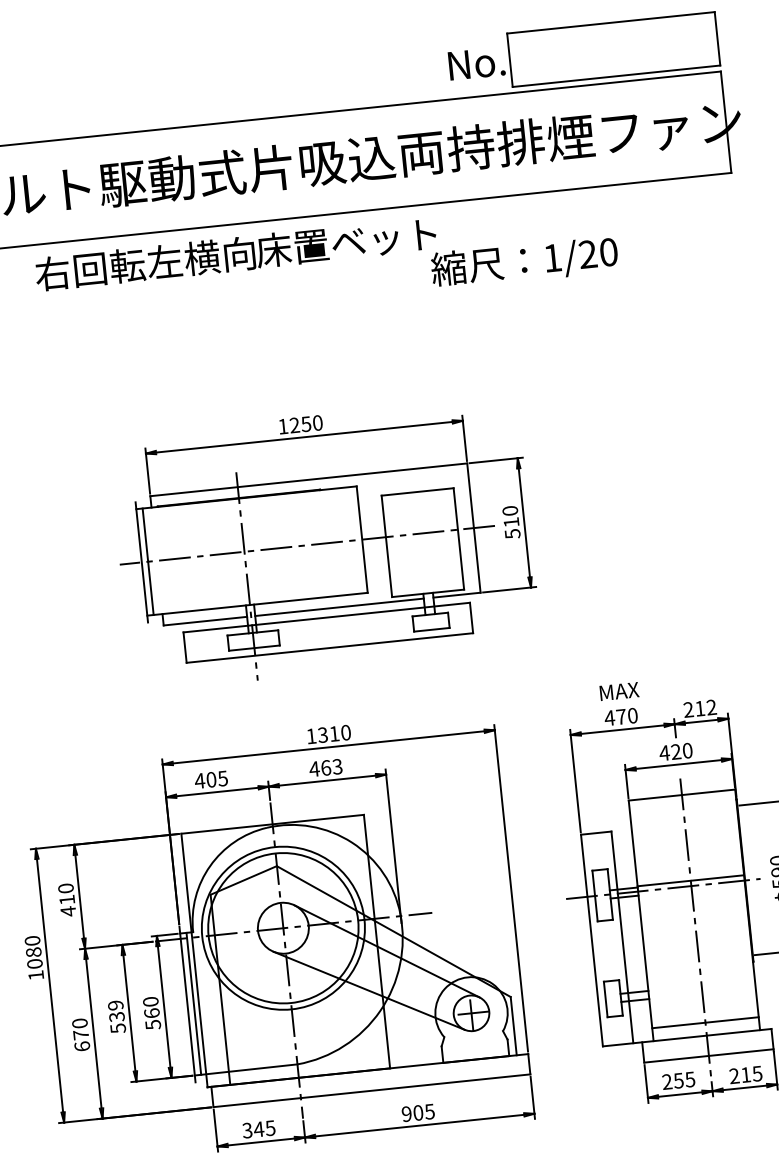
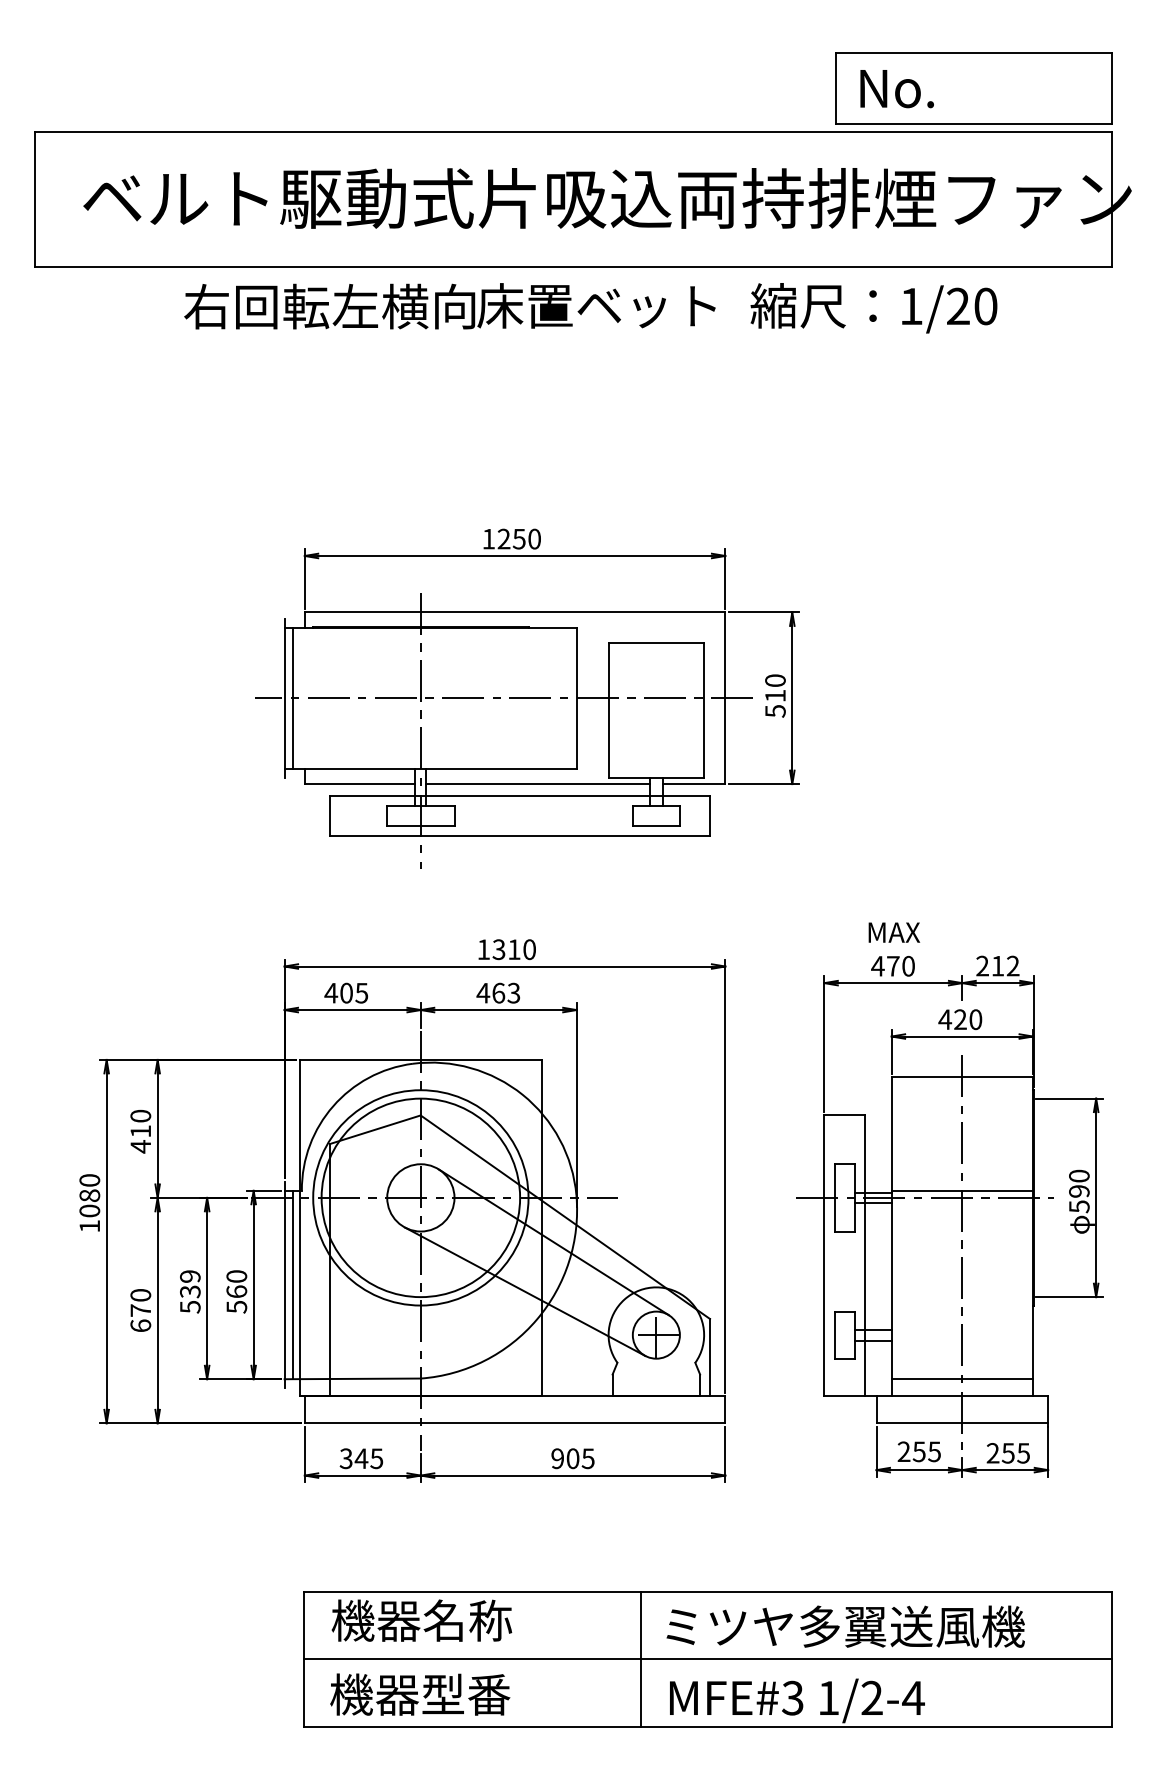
text: (476, 64) -> (896, 89), moved
text: (524, 262) -> (873, 308), moved
text: (745, 1075) -> (1007, 1453), 215 -> 255

